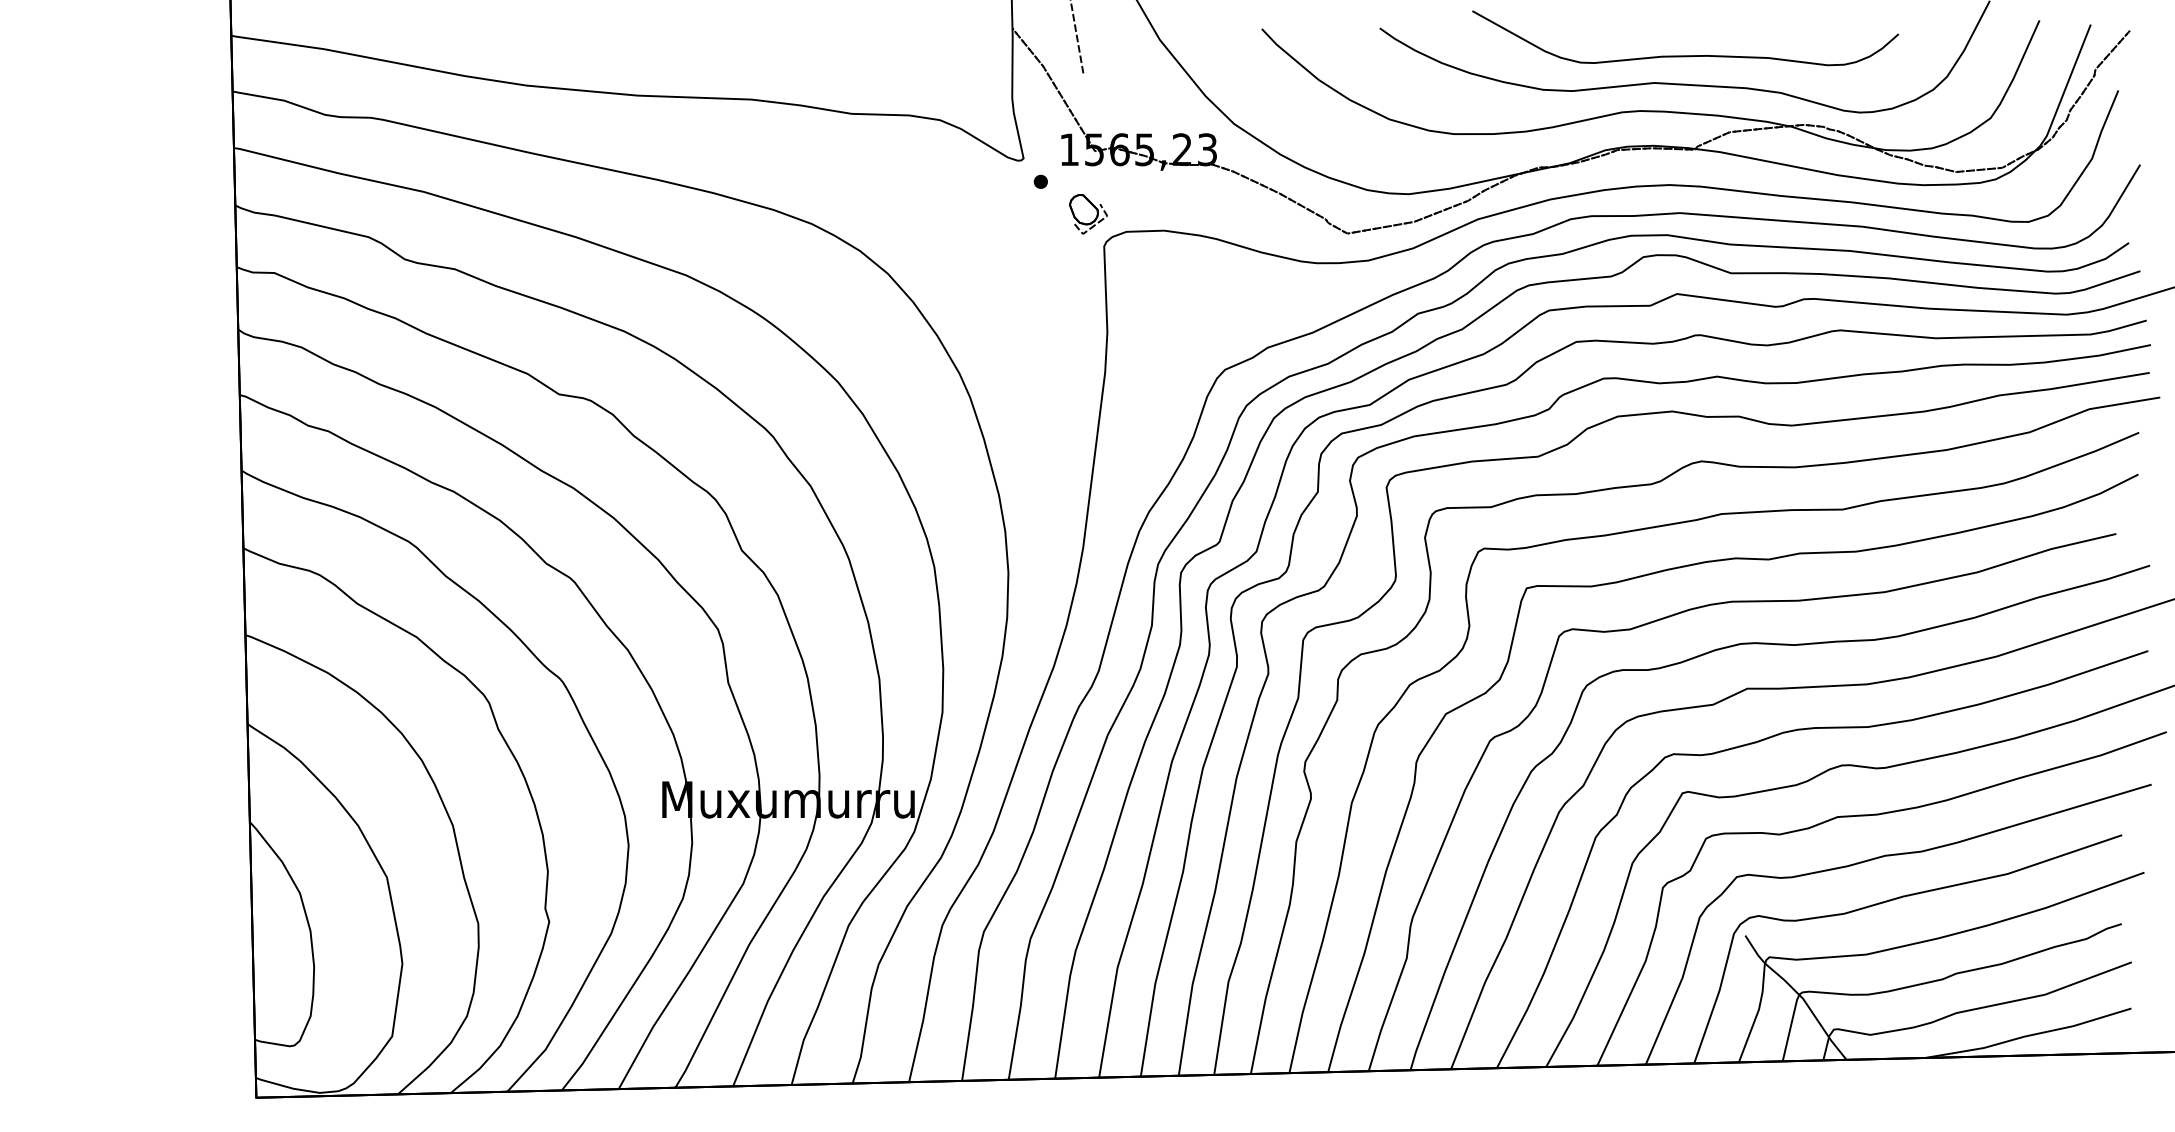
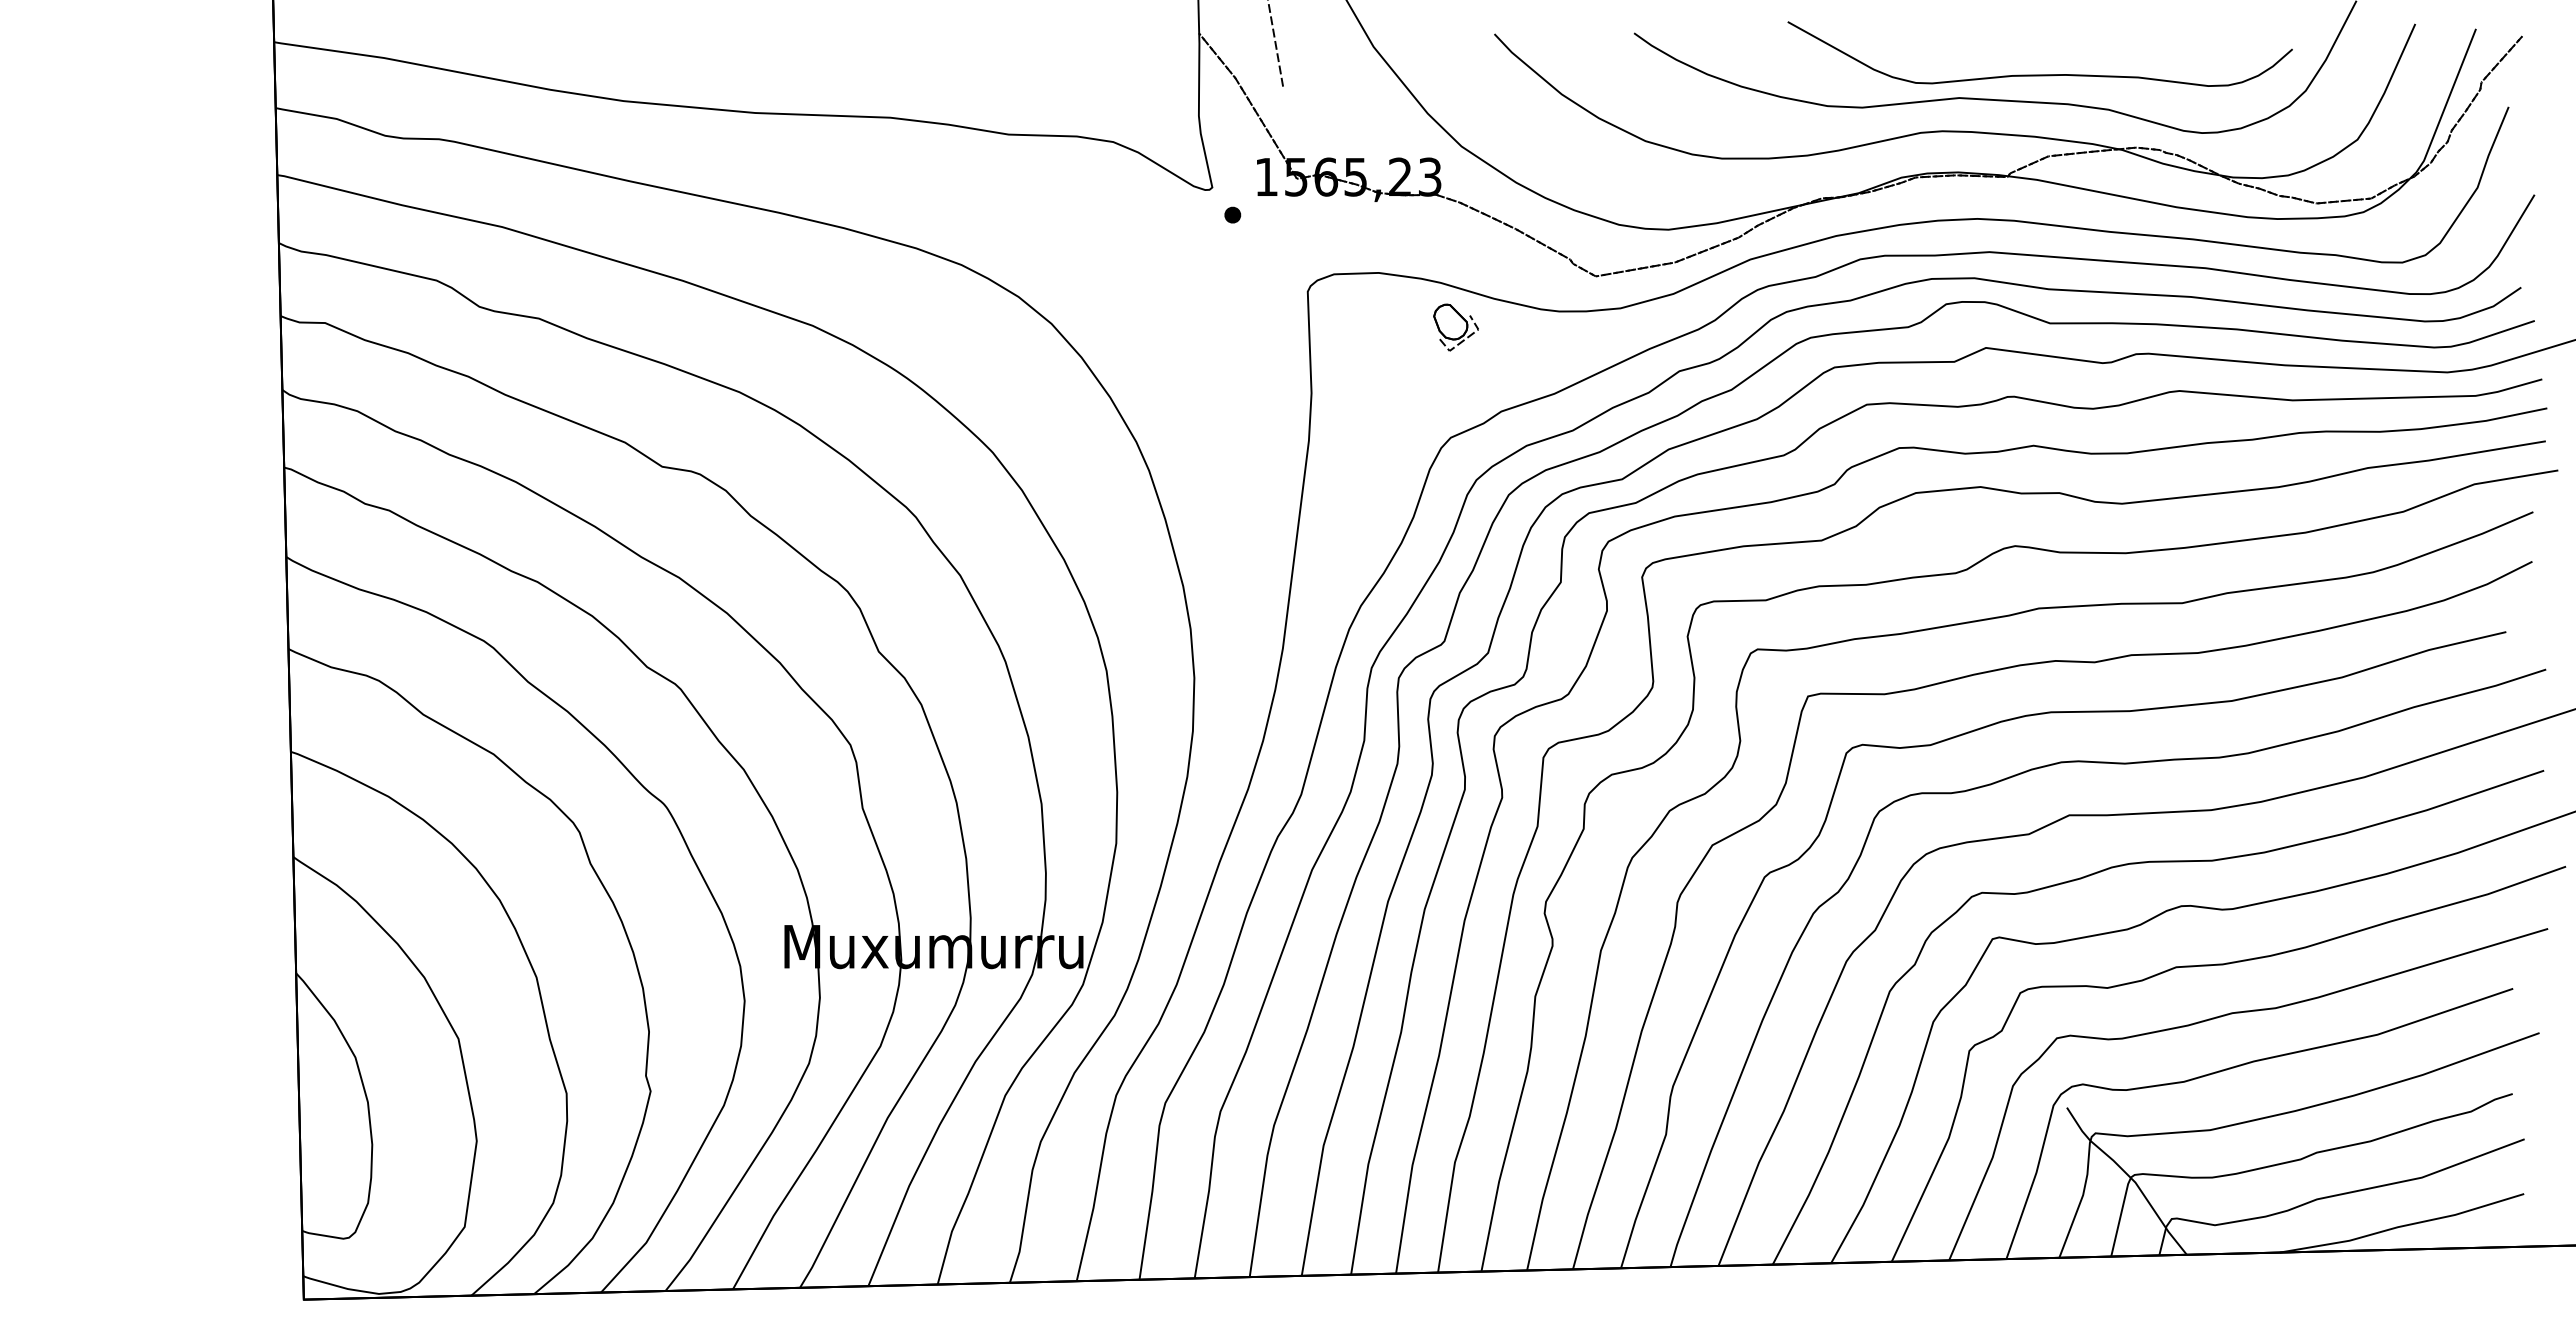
curve: (1684, 55) -> (2039, 74), moved
part: (1087, 214) -> (1455, 327), moved

